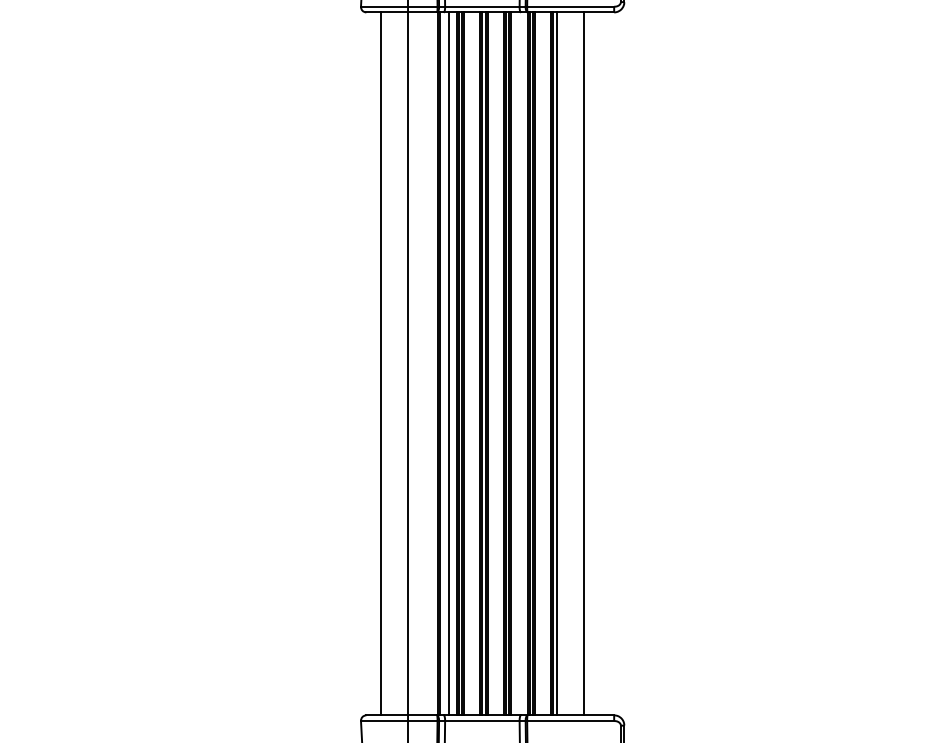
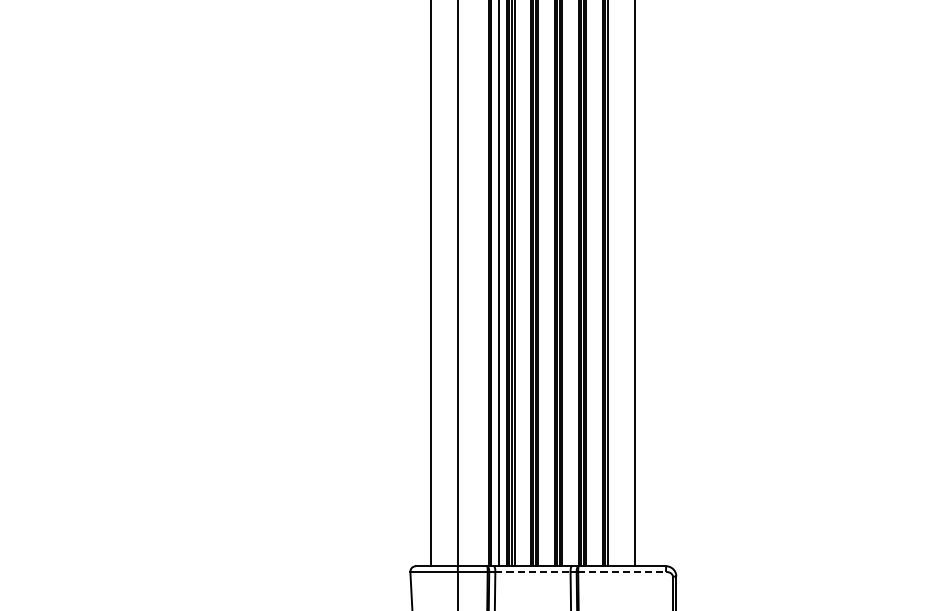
line: (482, 721) -> (533, 572), solid -> dashed
line: (570, 721) -> (621, 572), solid -> dashed

